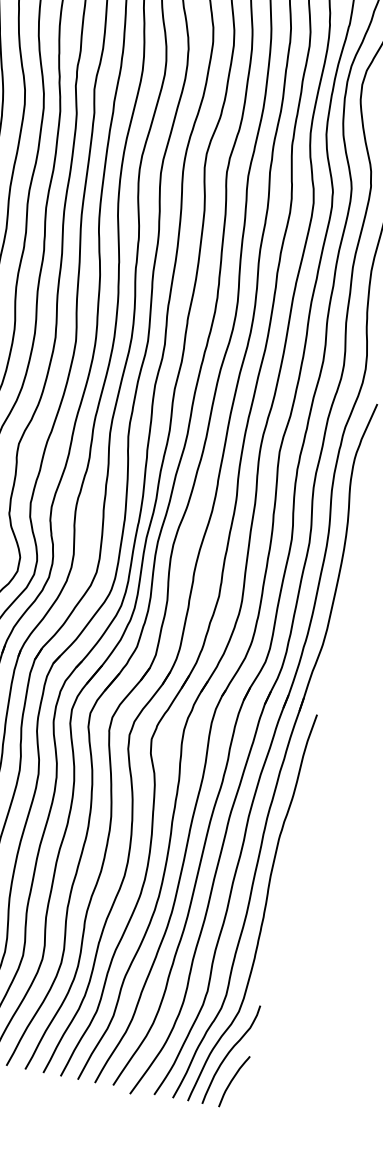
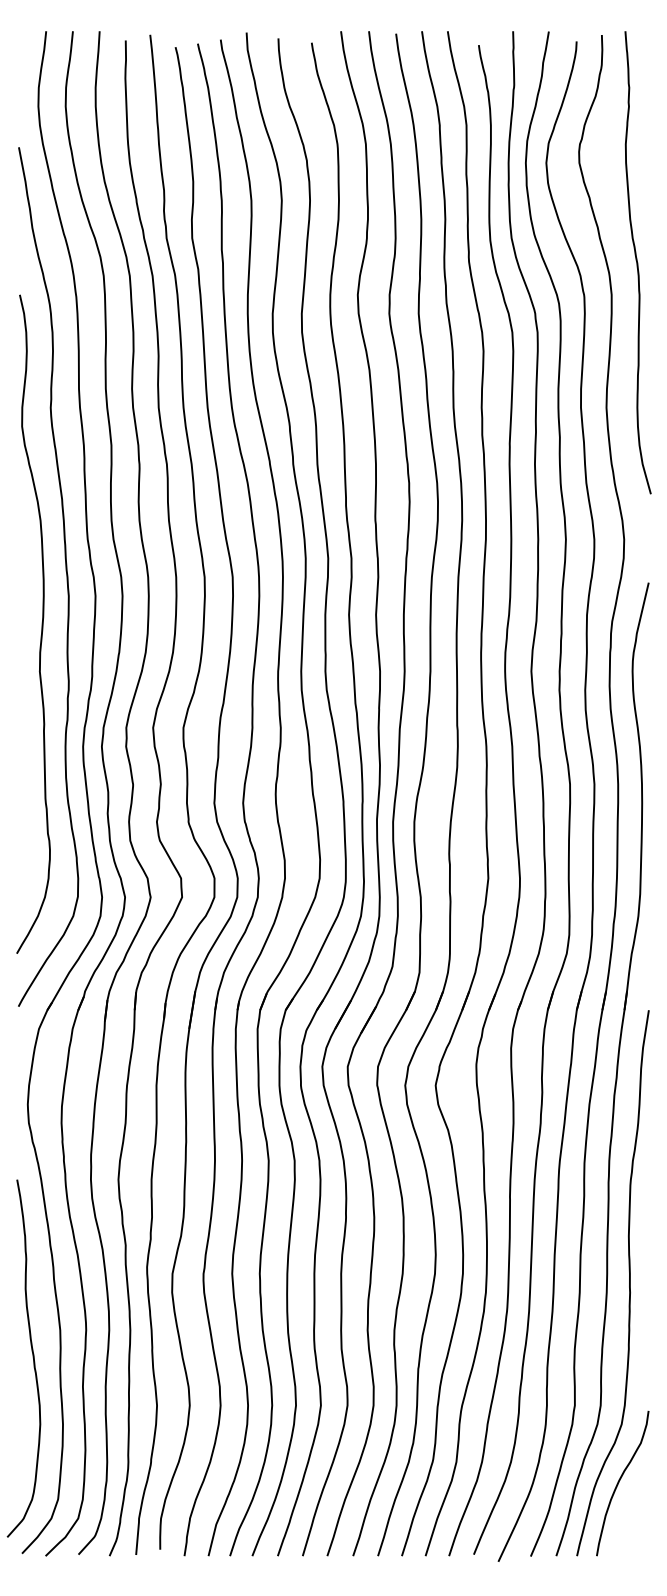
curve: (233, 1079) -> (631, 1516), removed

